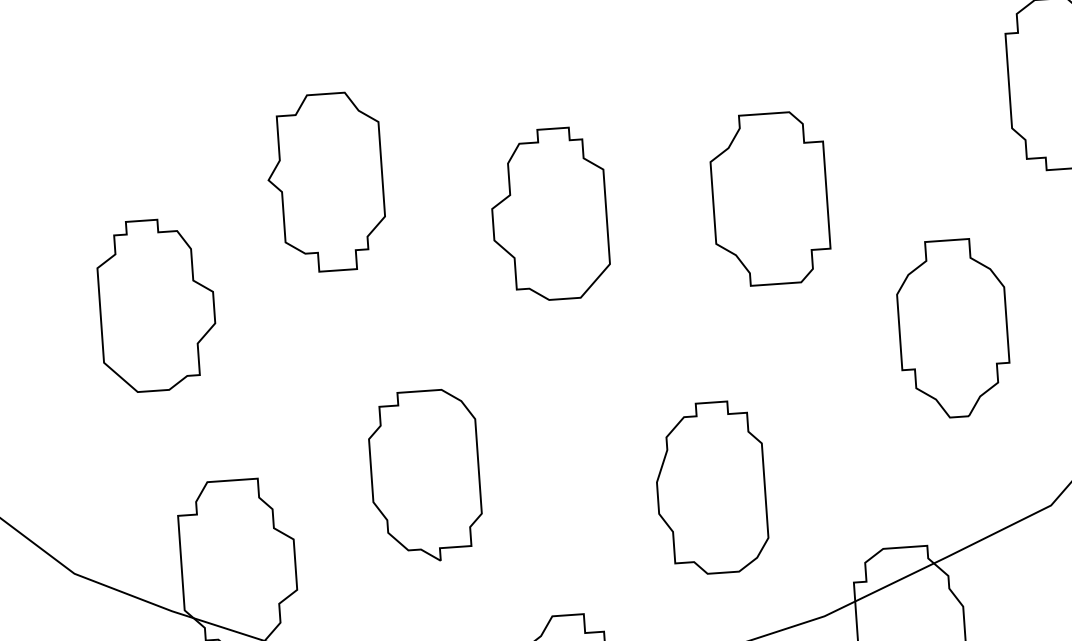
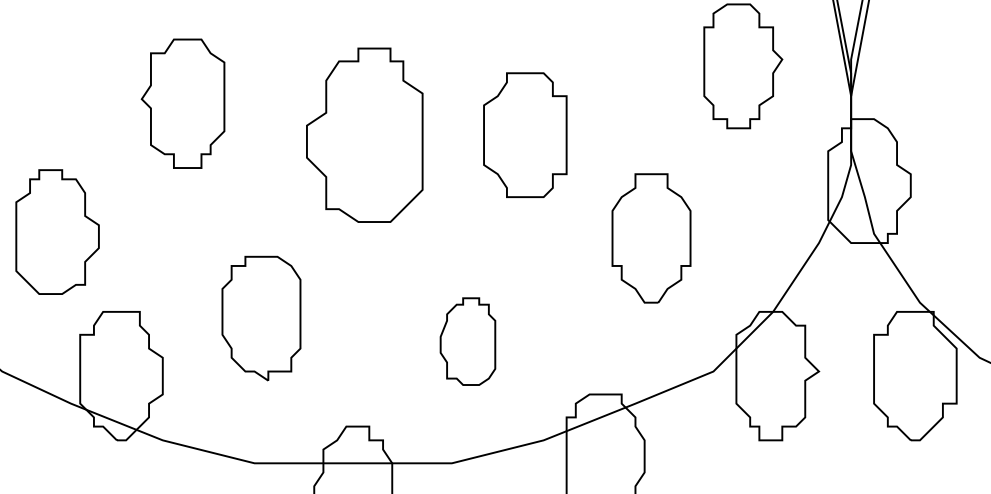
part: (324, 182) -> (182, 103), moved
part: (549, 213) -> (364, 134), size x1.4
part: (156, 304) -> (57, 231), moved
part: (710, 487) -> (467, 341), size x0.7

